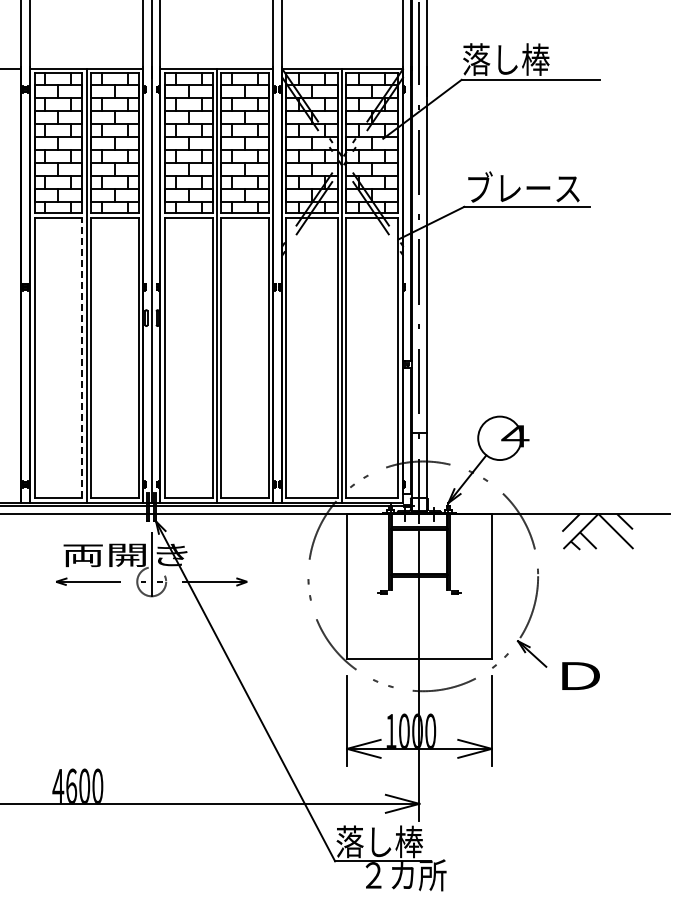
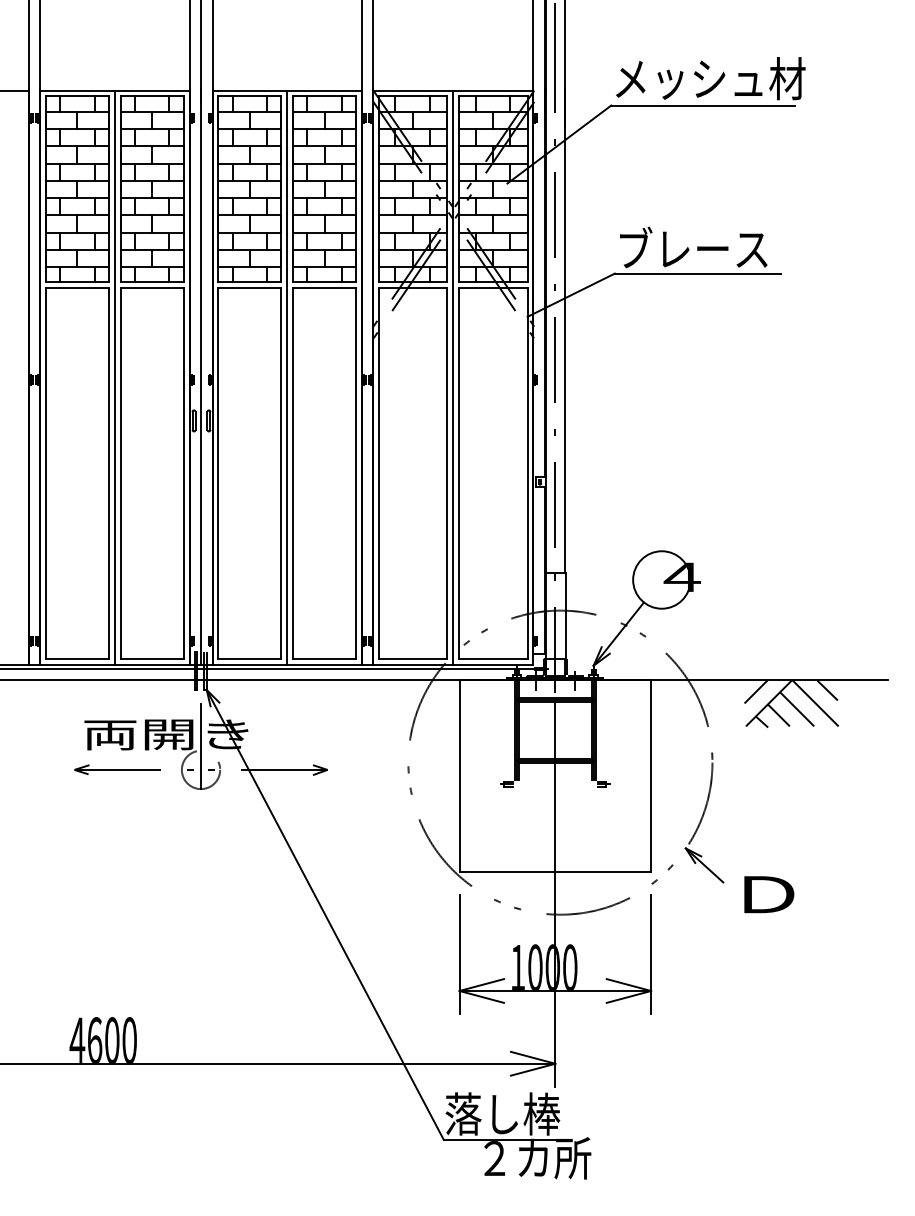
text: (535, 59) -> (708, 78), 落し棒 -> メッシュ材
line: (82, 357) -> (109, 473), dashed -> solid
line: (602, 535) -> (797, 708), added

